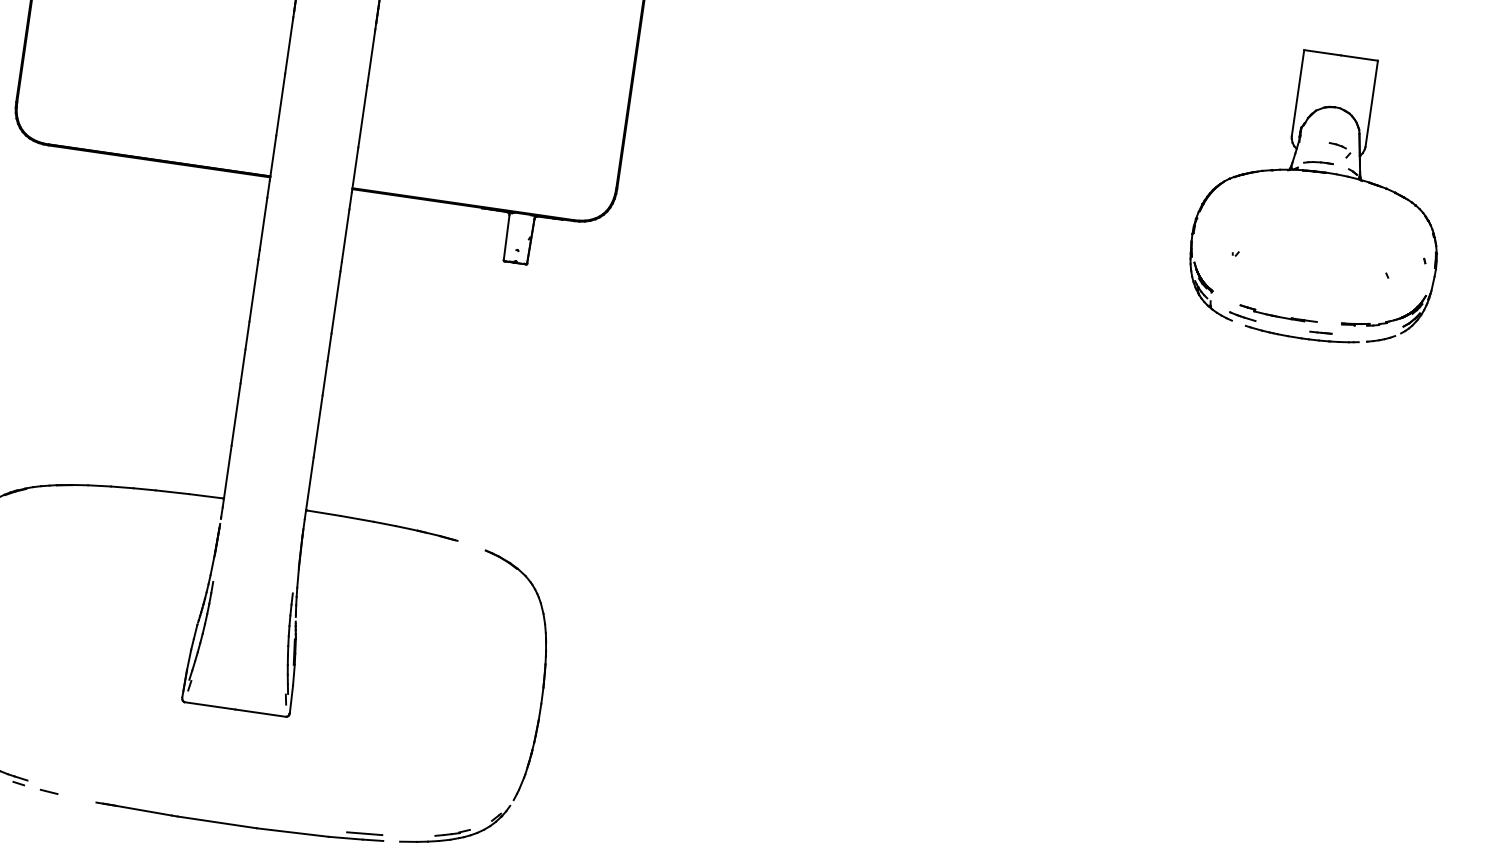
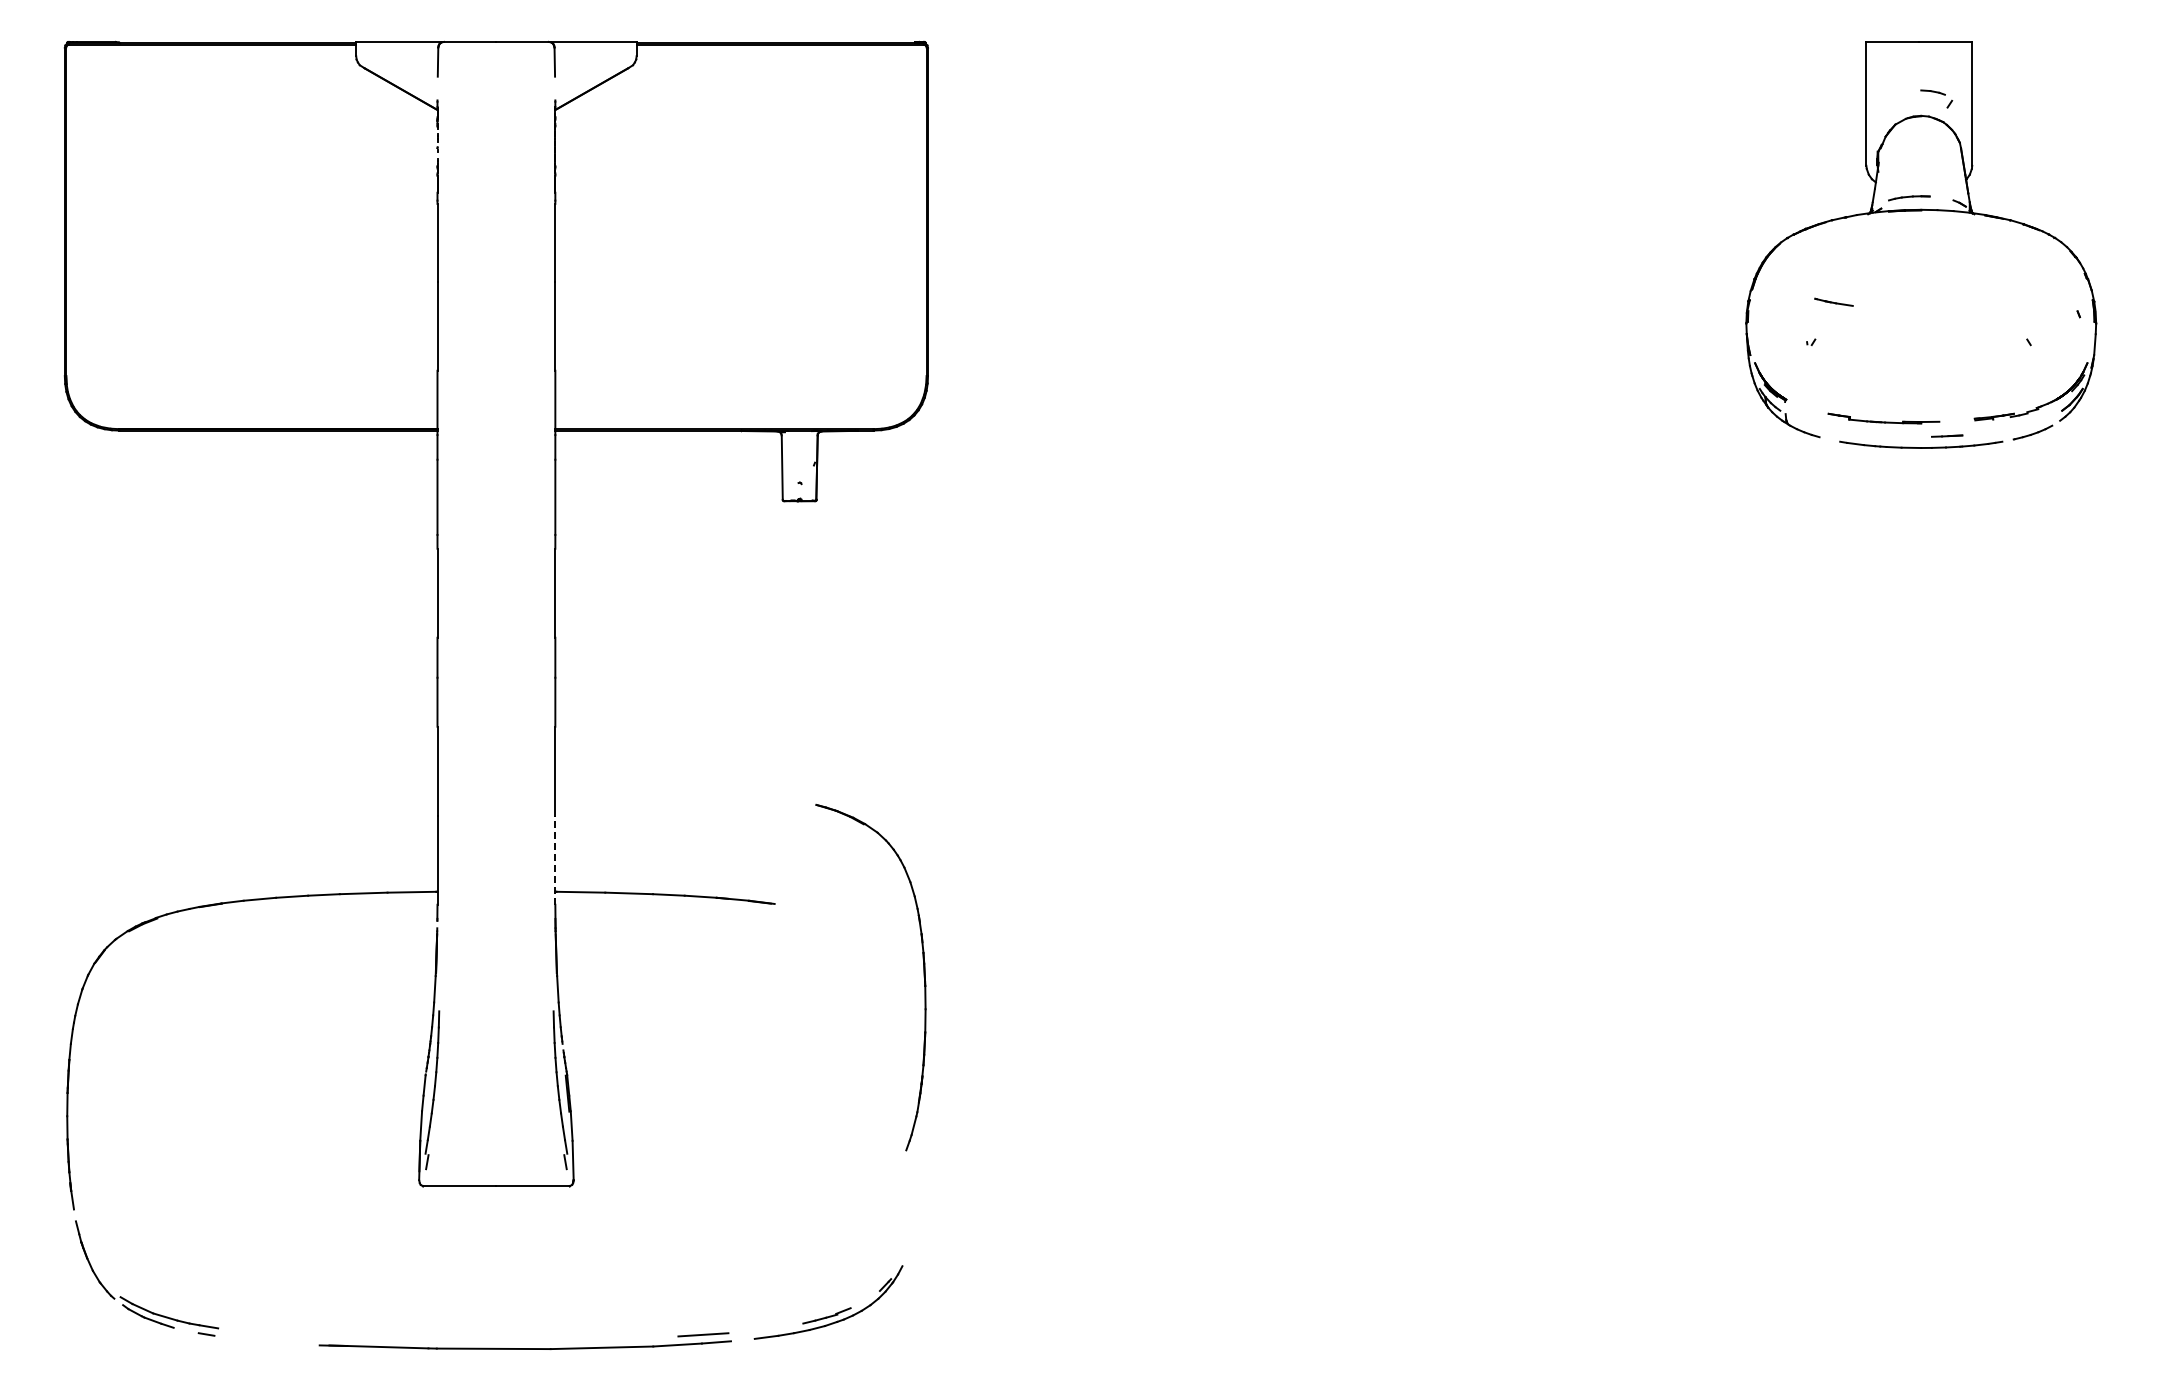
part: (1339, 150) -> (1936, 98), moved
line: (1242, 316) -> (1833, 301), moved
line: (309, 487) -> (555, 859), solid -> dashed
part: (543, 681) -> (923, 977), moved
line: (48, 791) -> (250, 1339), removed

